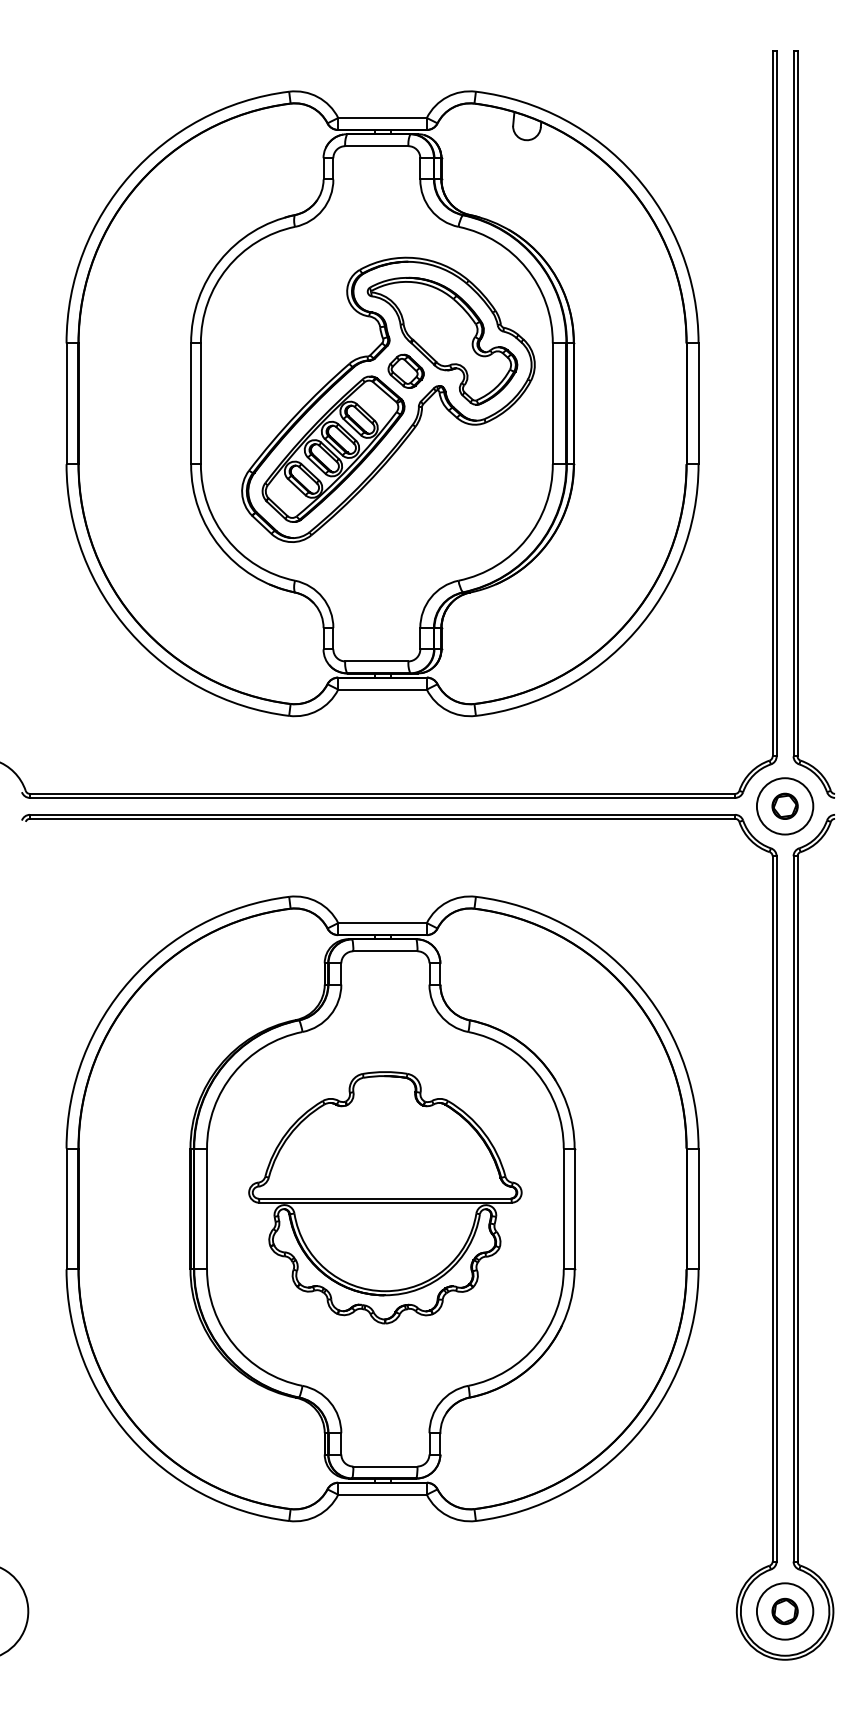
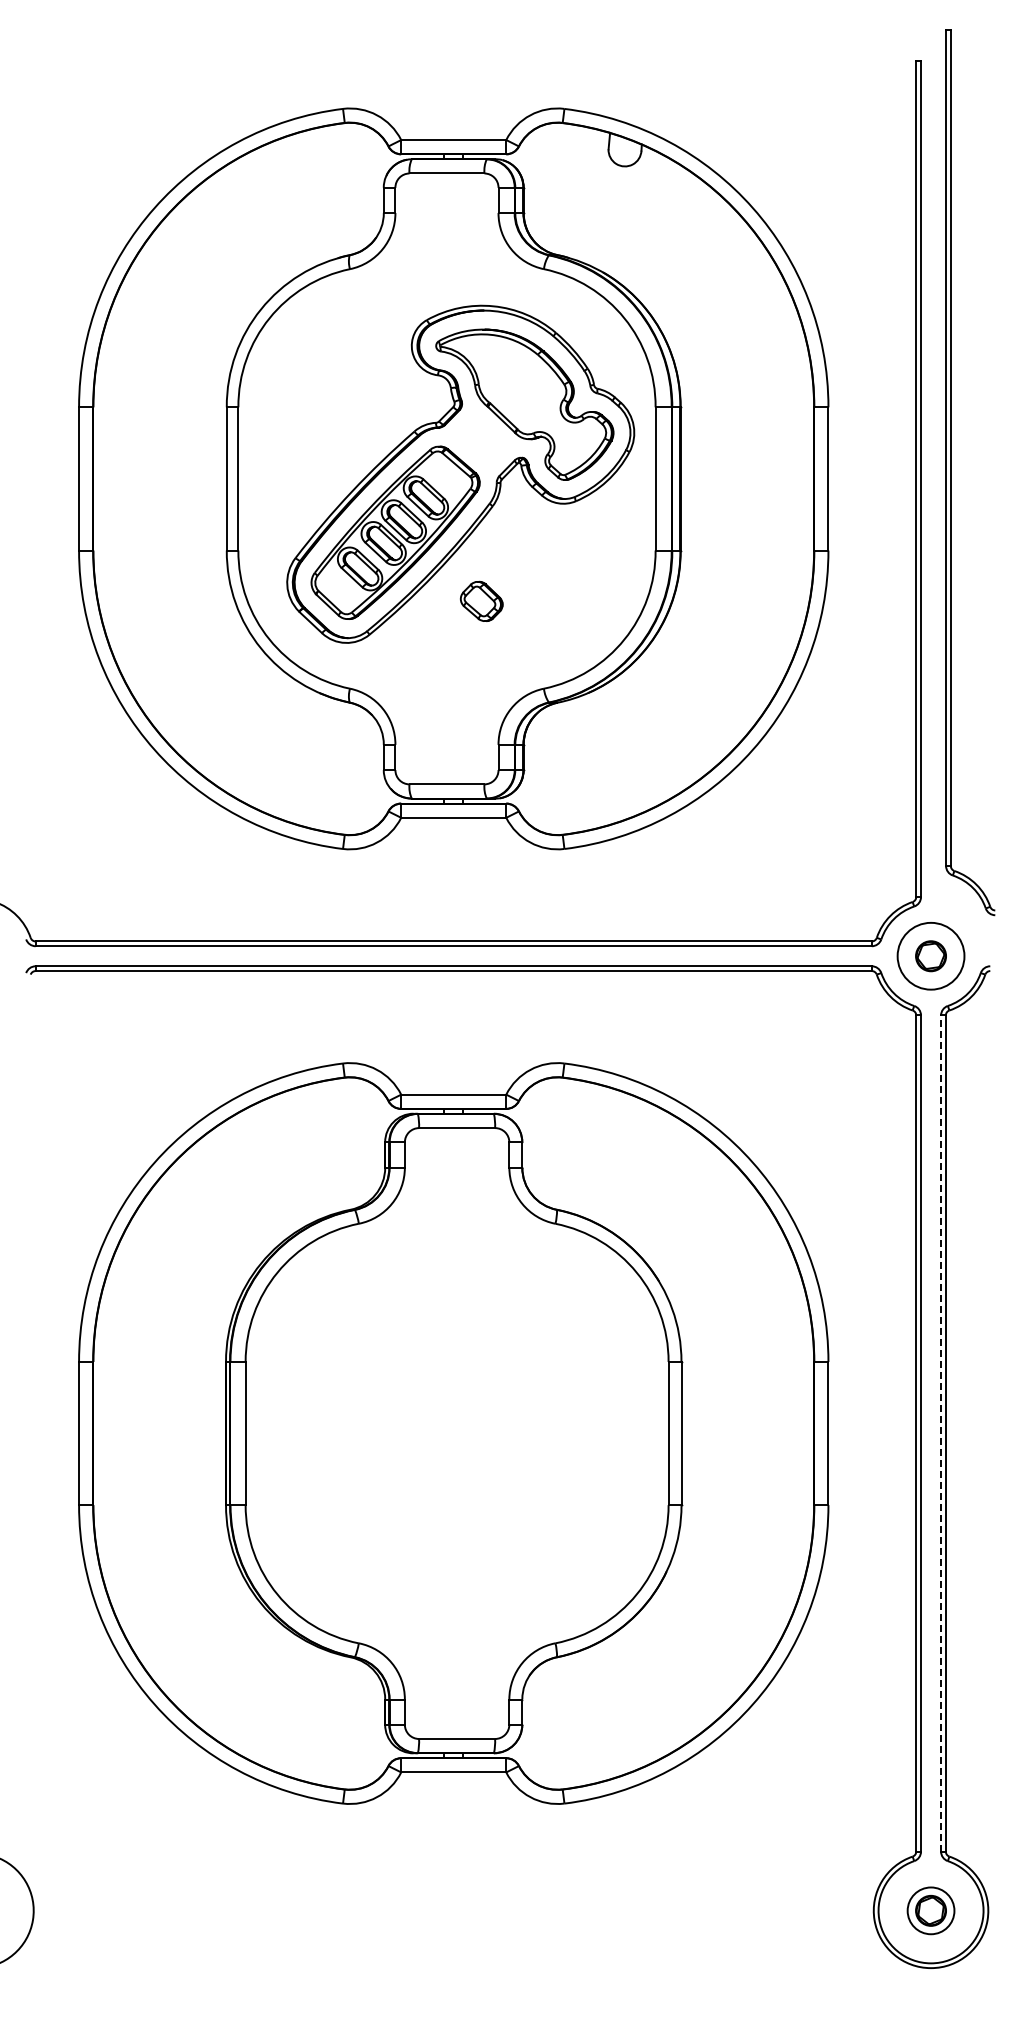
part: (405, 370) -> (481, 600), moved
part: (798, 424) -> (951, 472), moved
part: (384, 1197) -> (456, 1420), removed
line: (793, 1208) -> (941, 1433), solid -> dashed
circle: (784, 1611) -> (930, 1910), size x0.7

